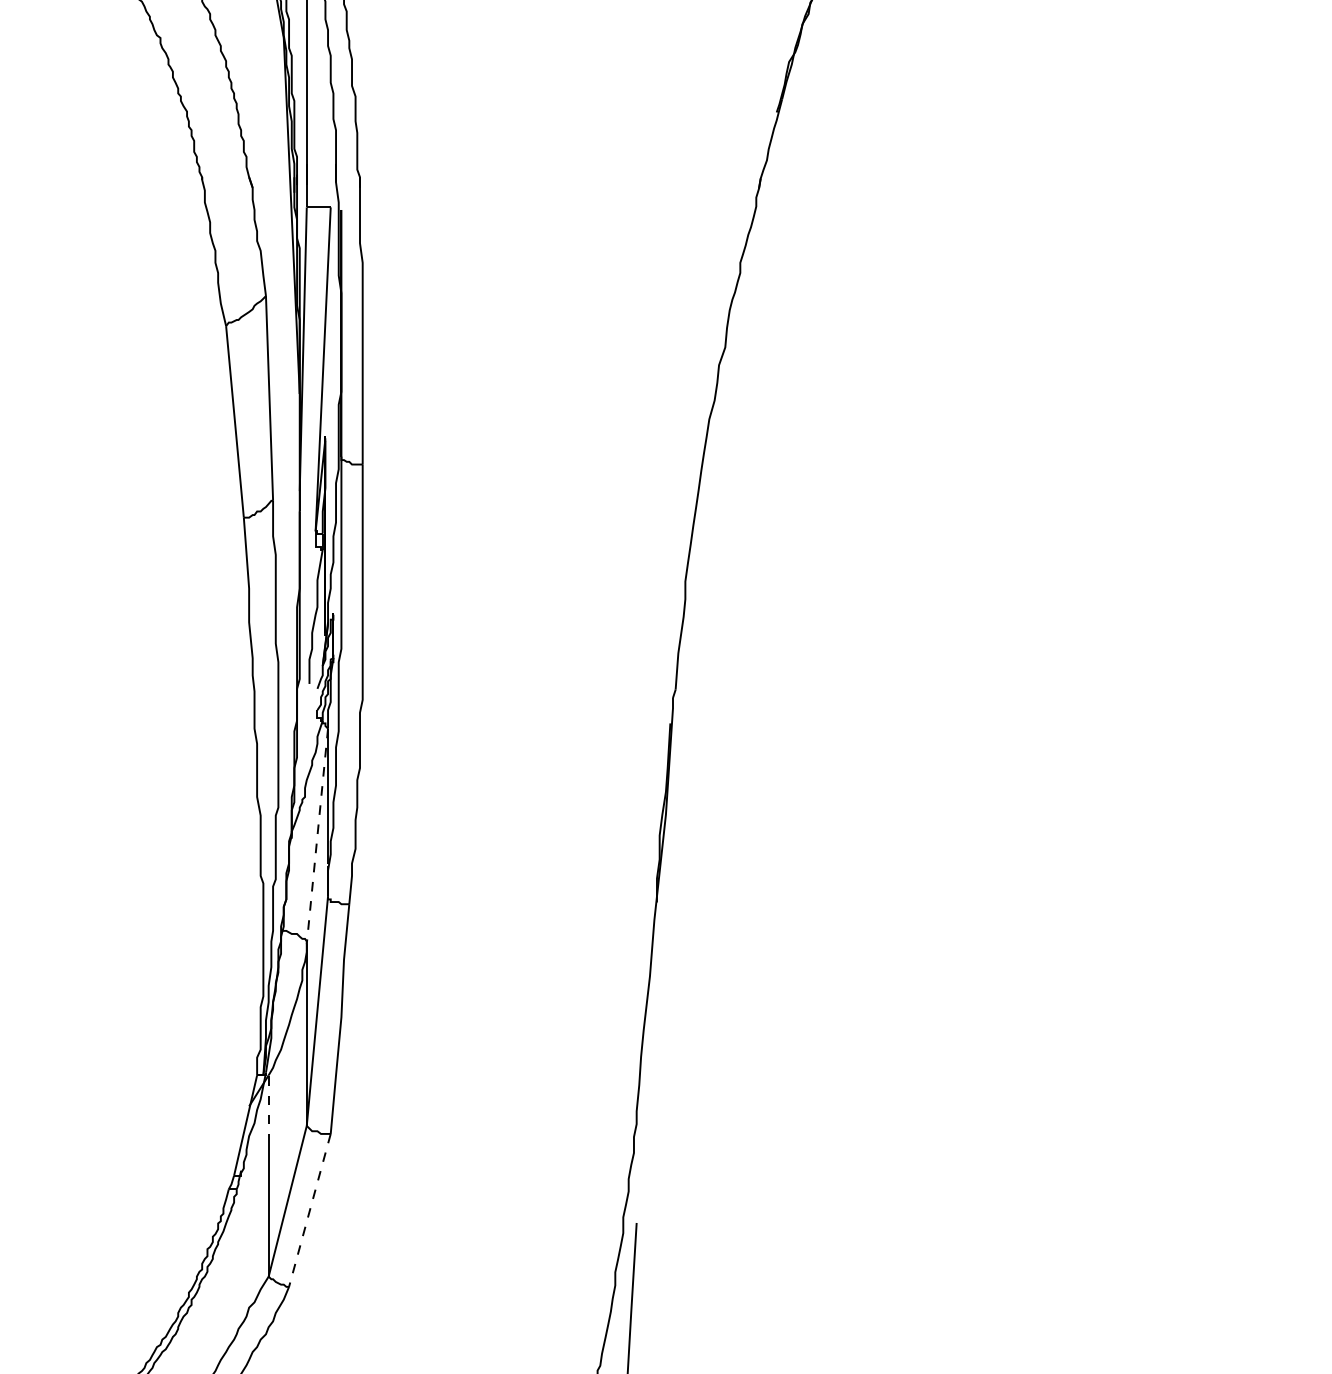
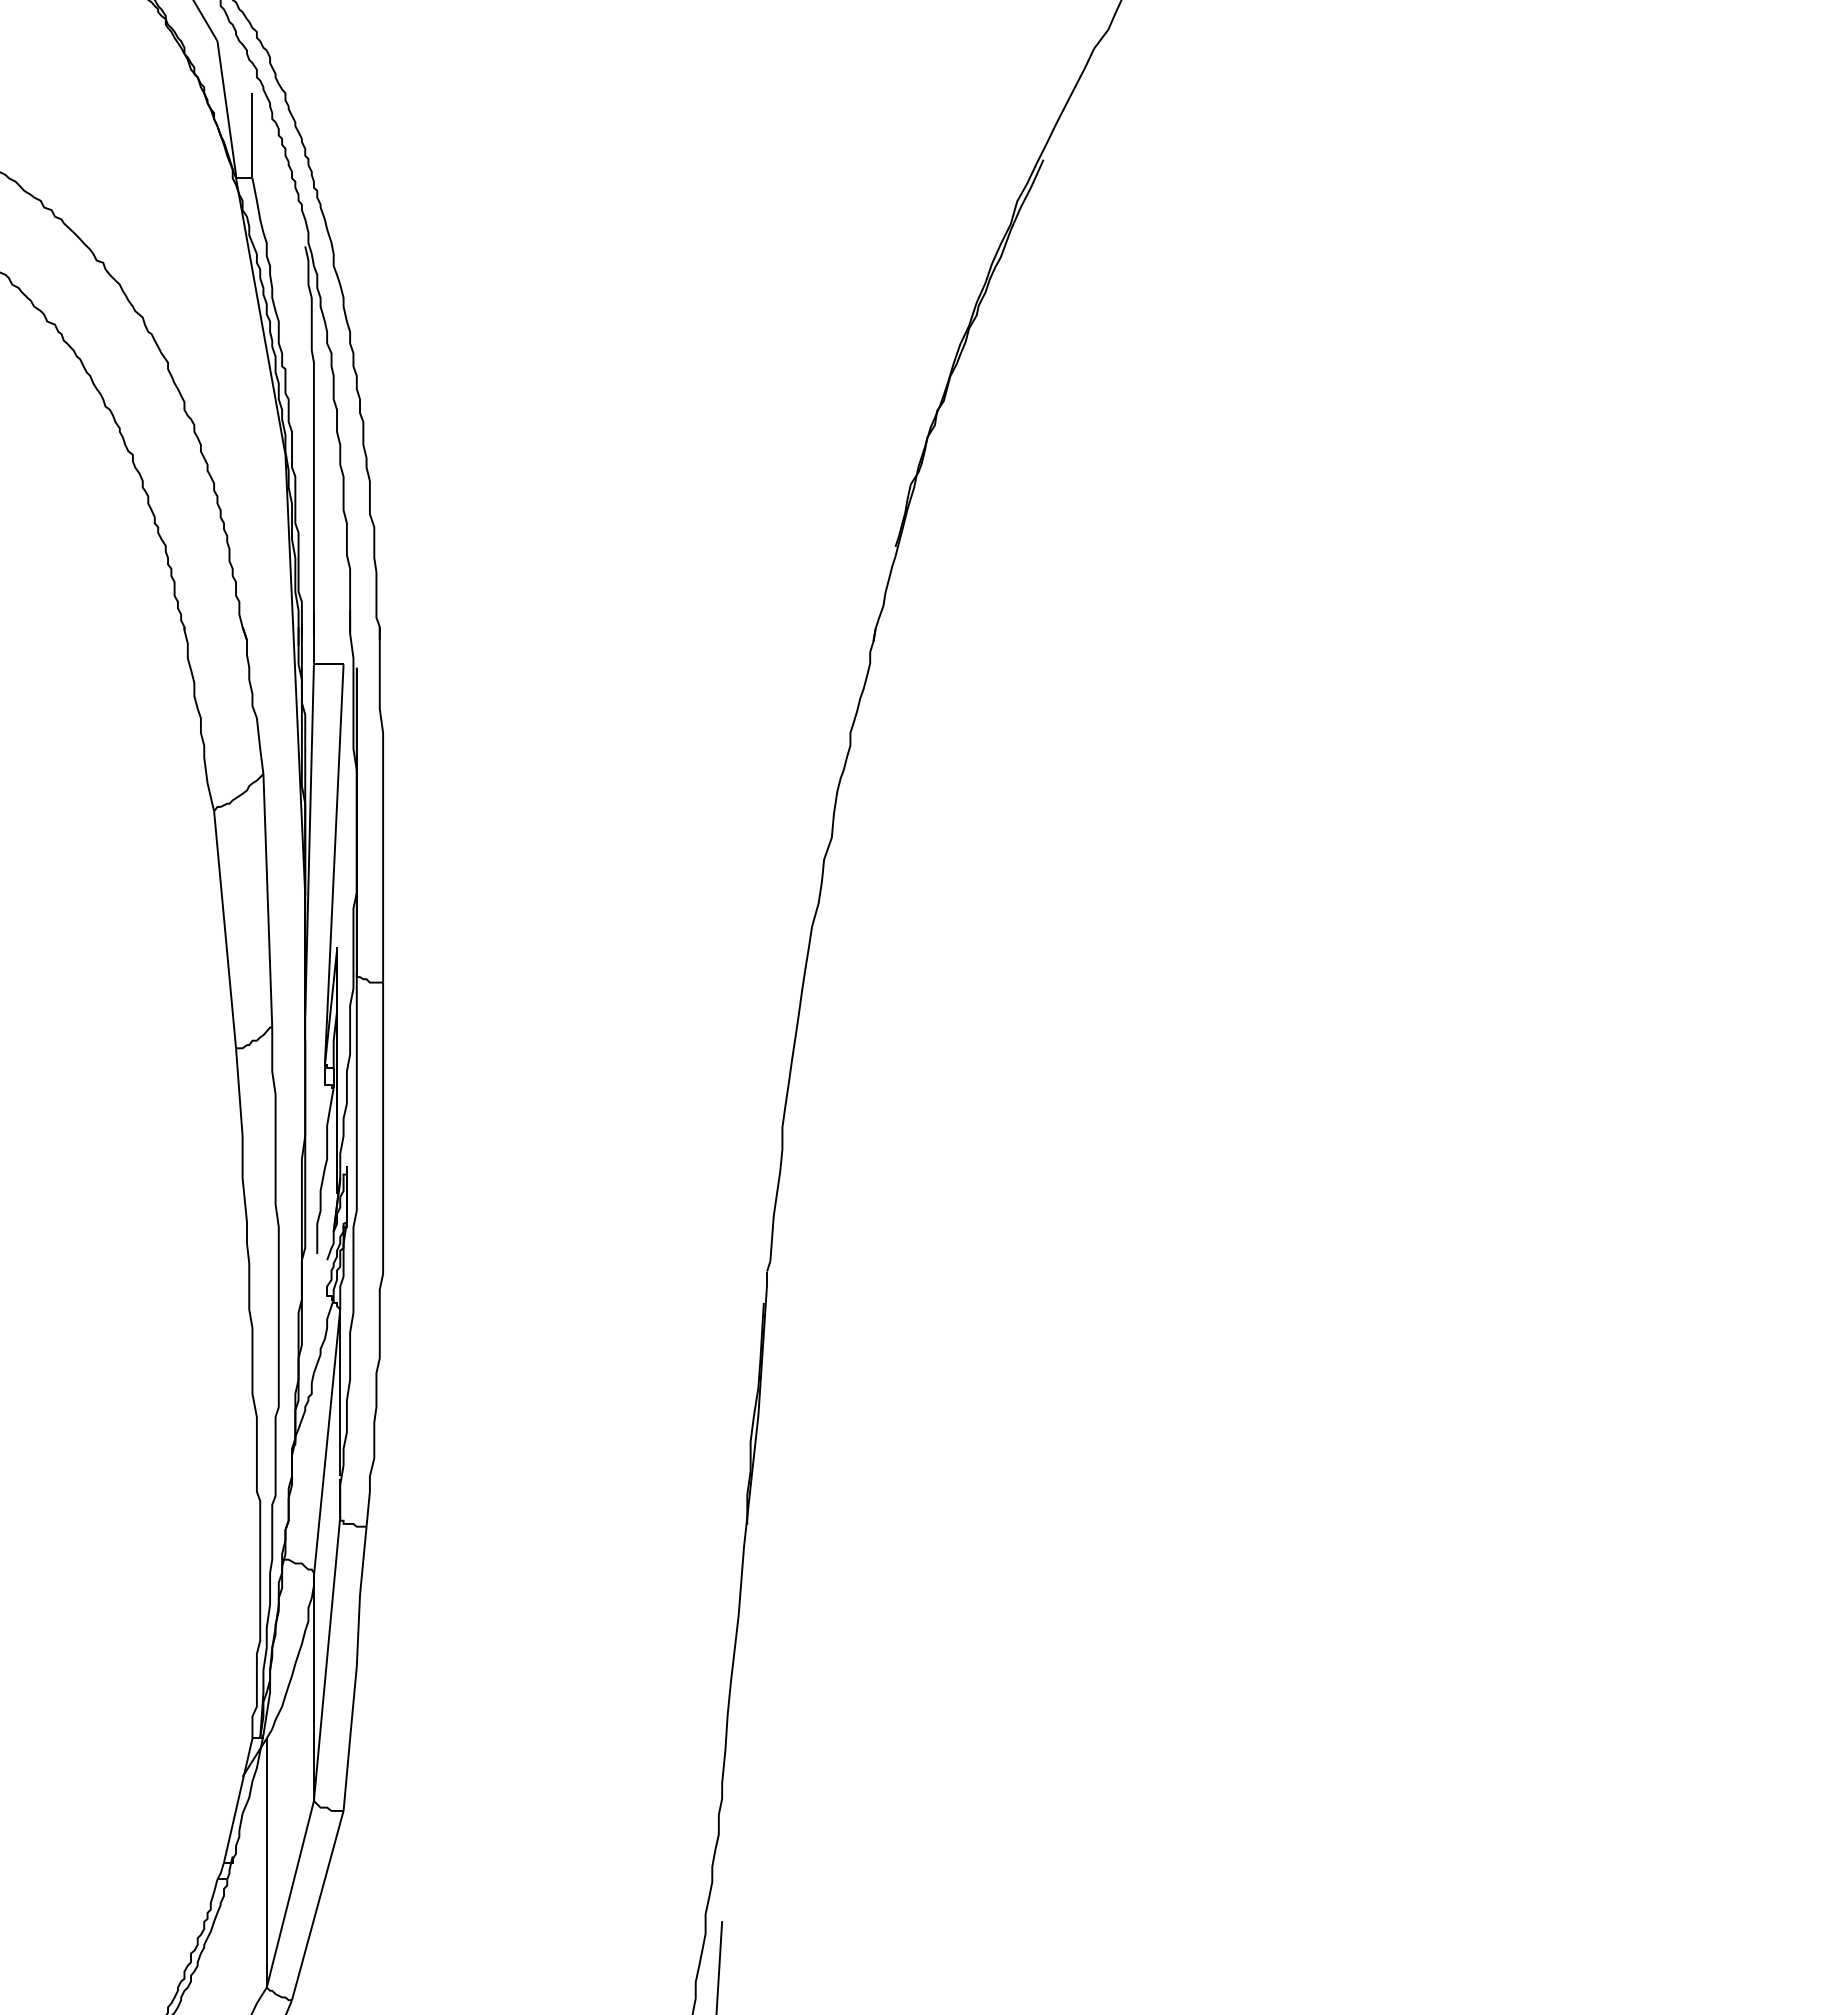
line: (317, 836) -> (327, 1442), dashed -> solid
line: (268, 1109) -> (266, 1780), dashed -> solid
line: (309, 1211) -> (317, 1906), dashed -> solid

